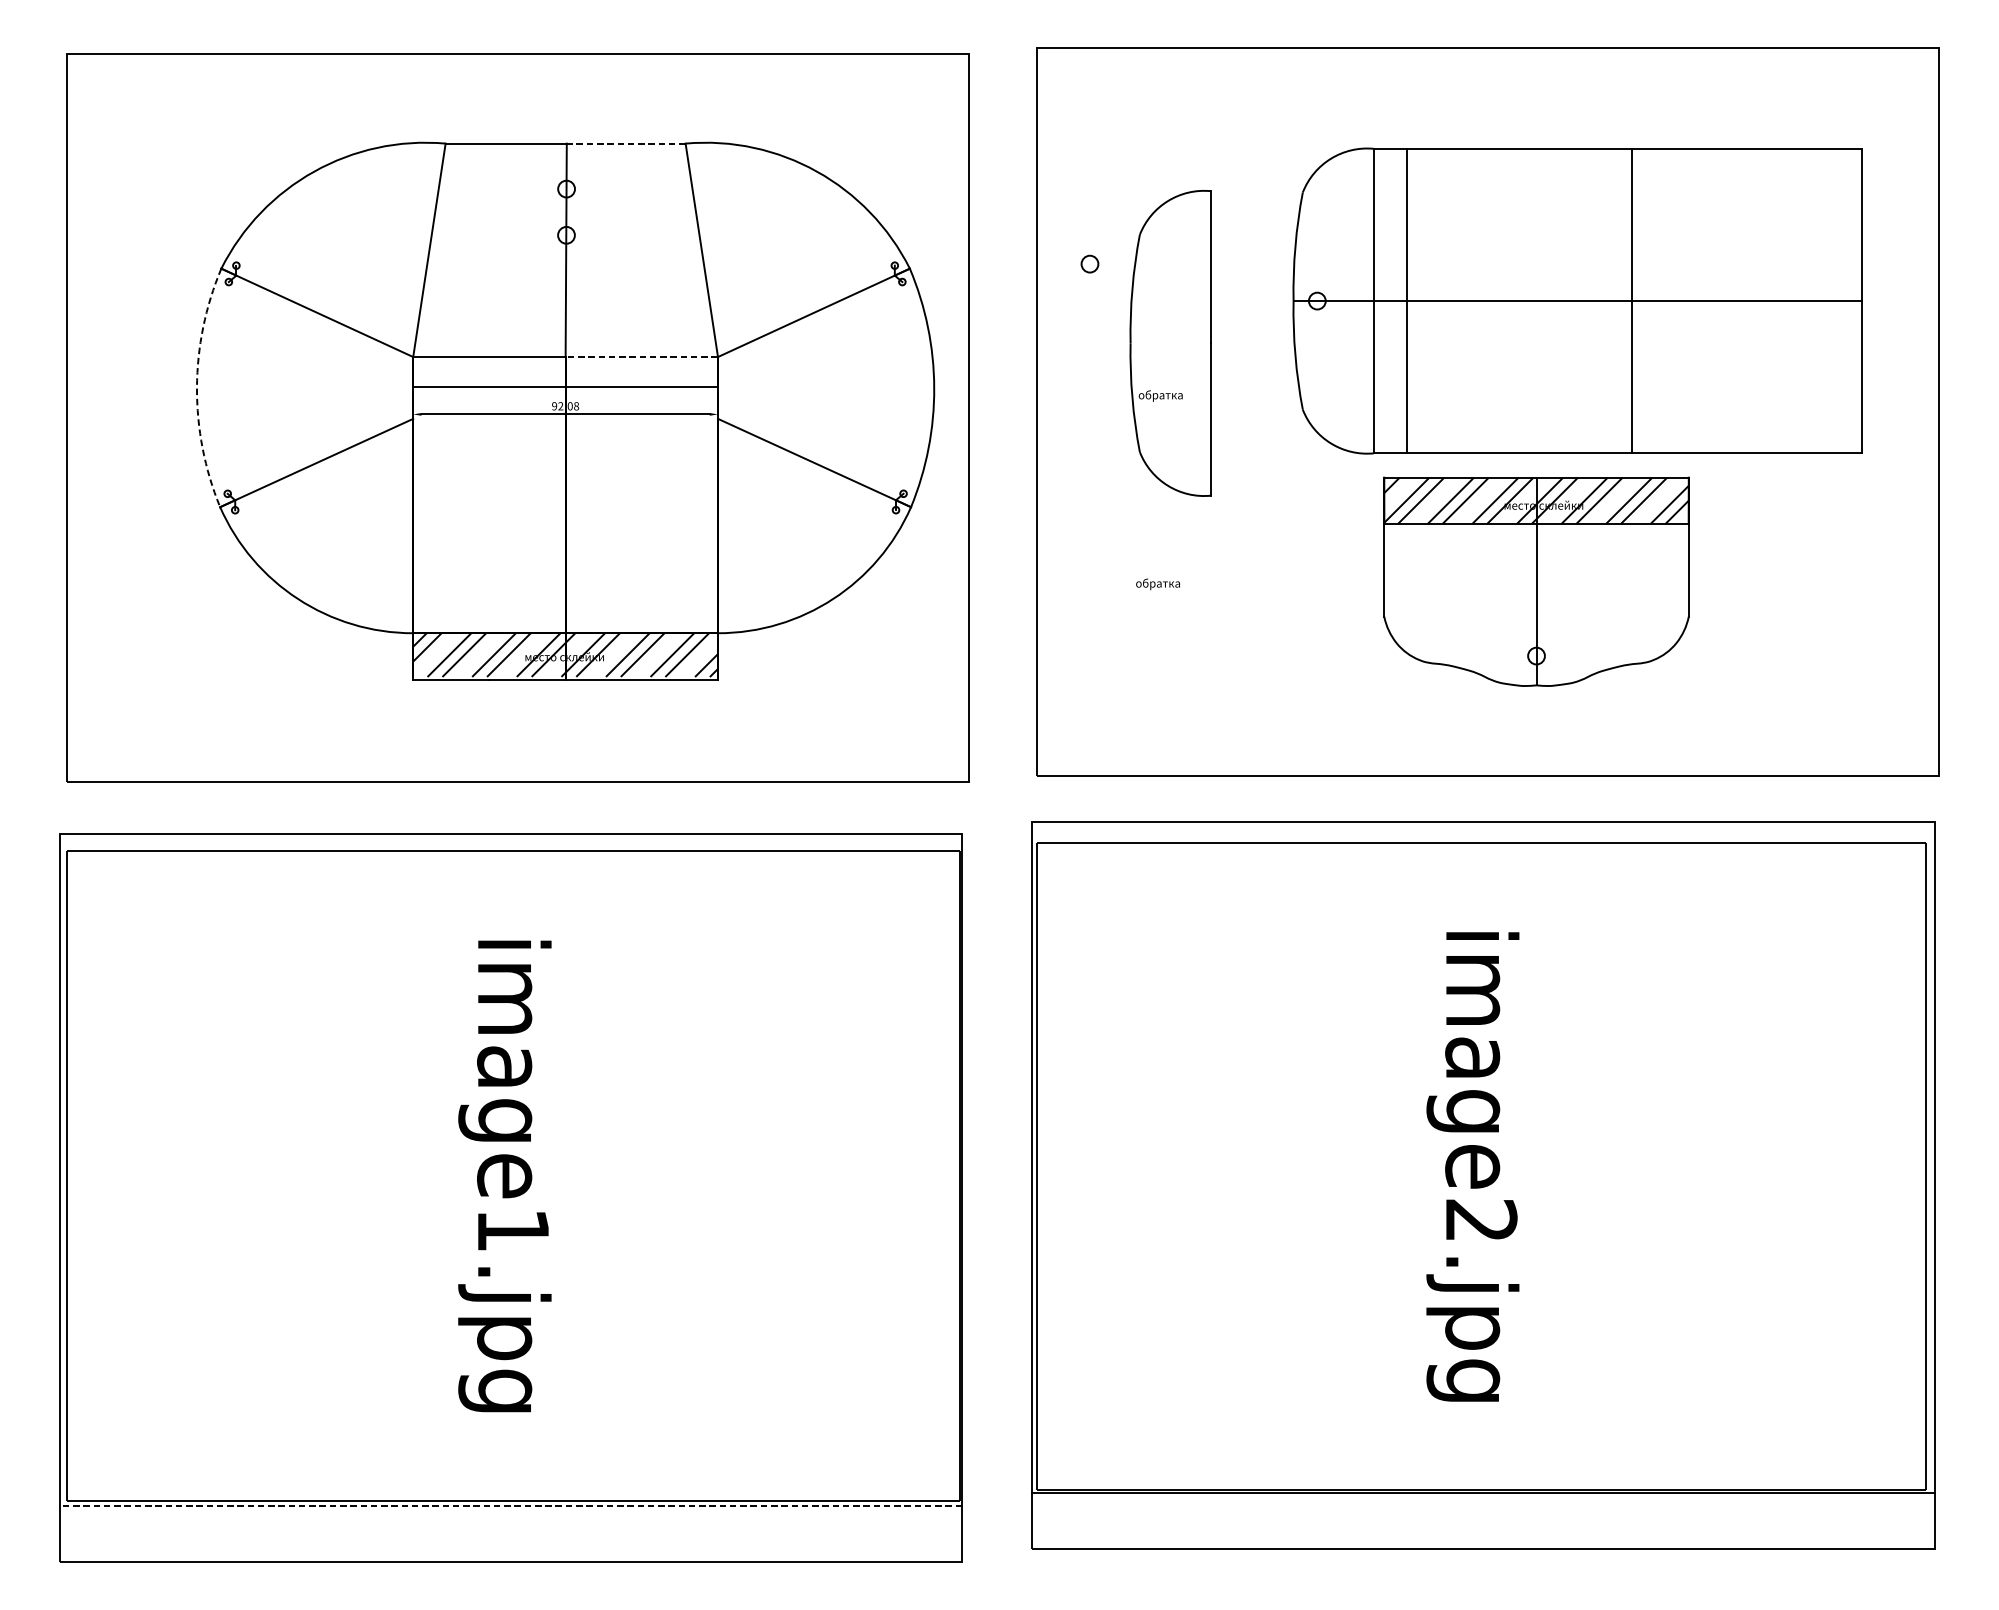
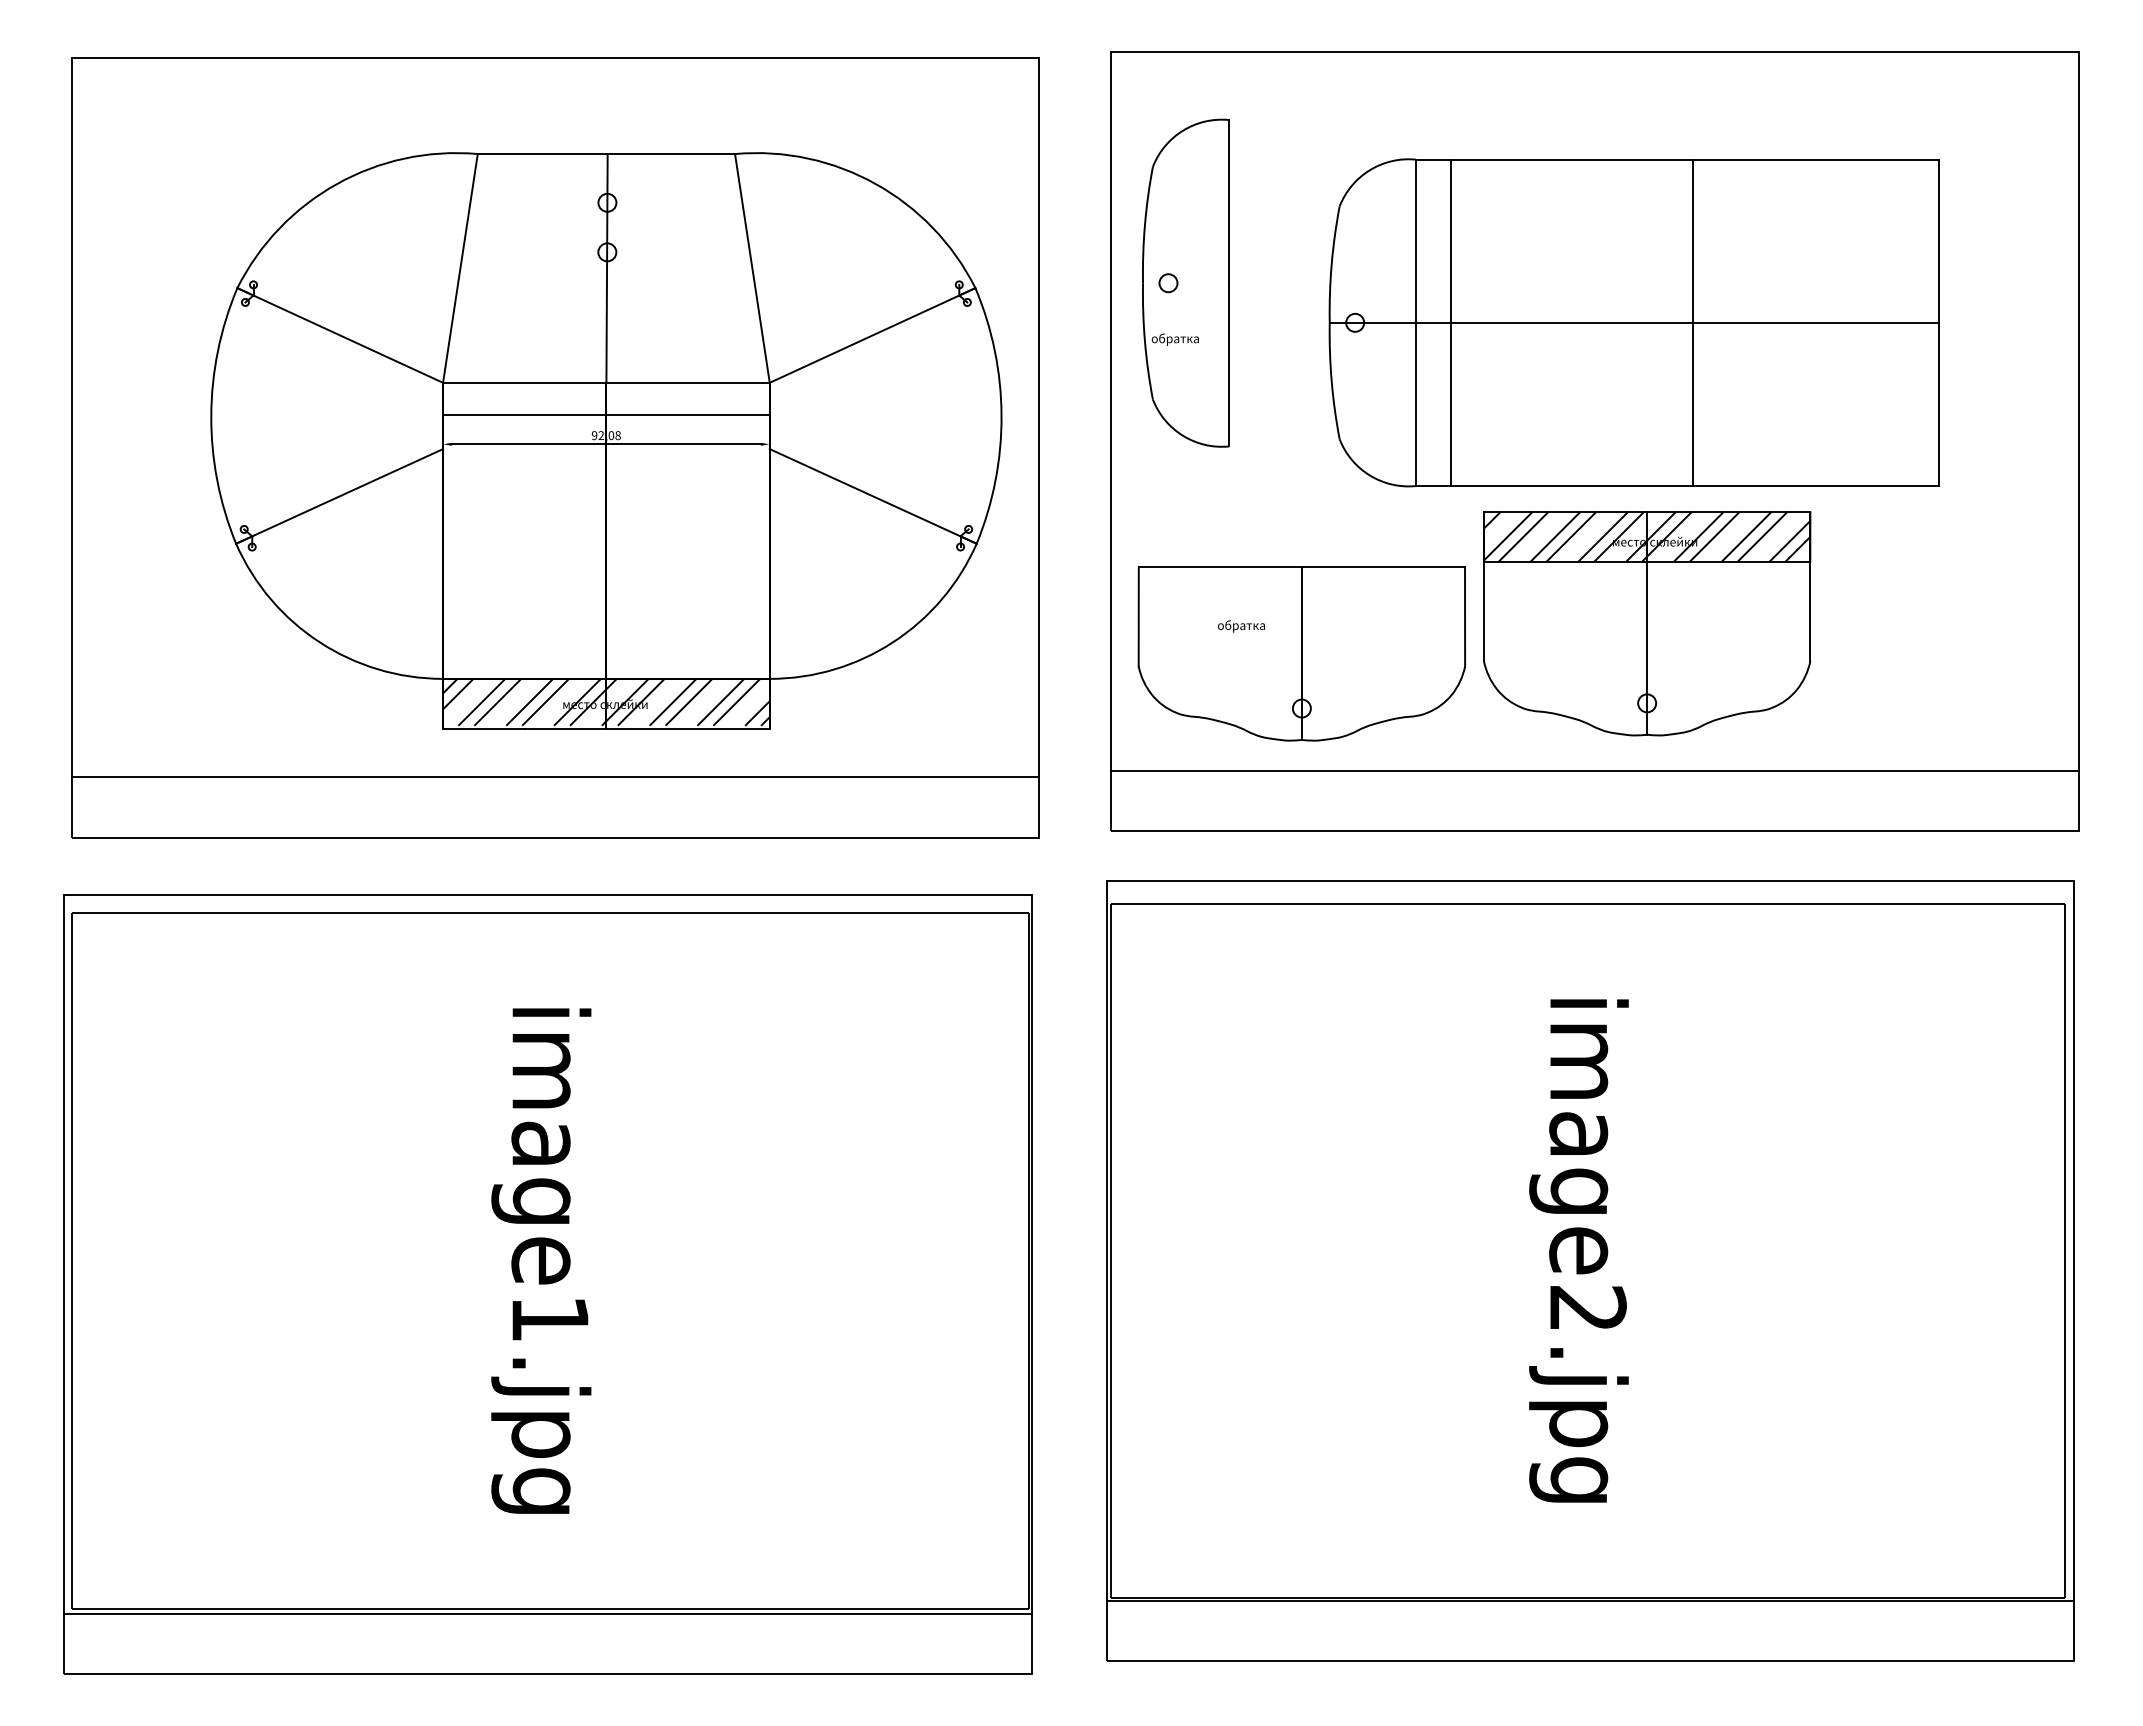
line: (625, 144) -> (670, 154), dashed -> solid
part: (1576, 300) -> (1633, 322), moved
part: (1170, 342) -> (1185, 282), moved
line: (642, 356) -> (688, 382), dashed -> solid
arc: (197, 387) -> (211, 415), dashed -> solid
part: (1214, 609) -> (1301, 653), added
line: (1487, 719) -> (1594, 771), added
line: (518, 725) -> (555, 777), added
line: (510, 1505) -> (547, 1613), dashed -> solid

